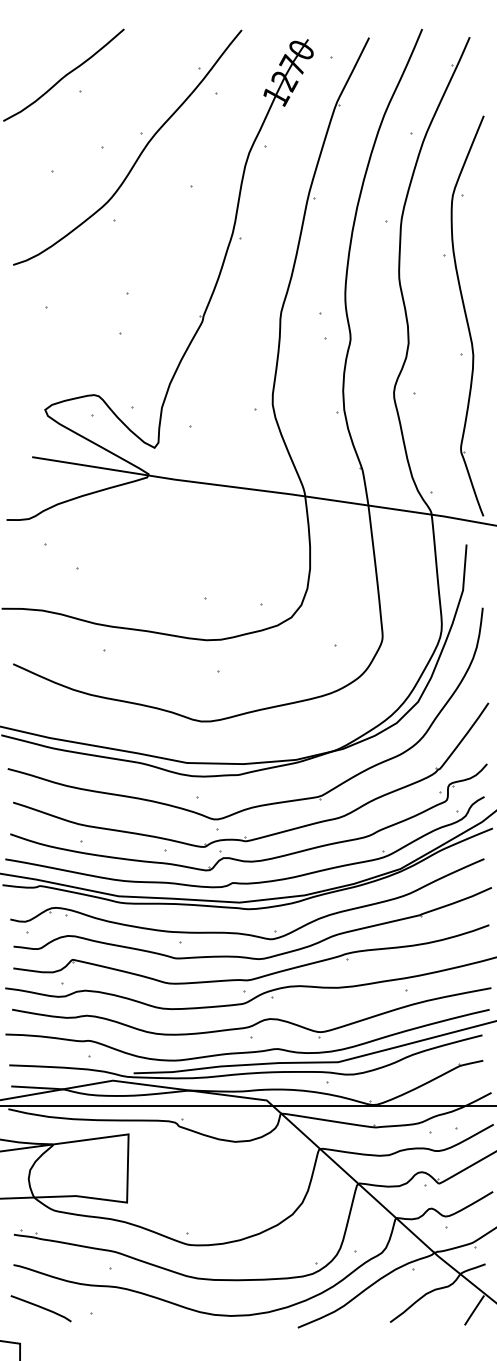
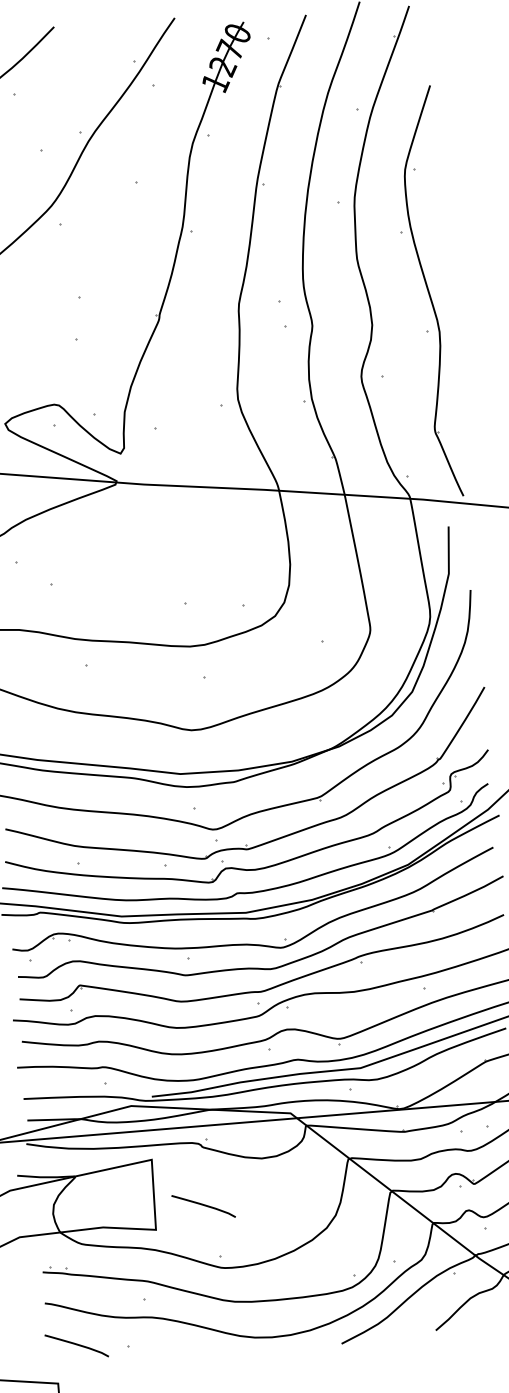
curve: (174, 1182) -> (202, 1205), added

